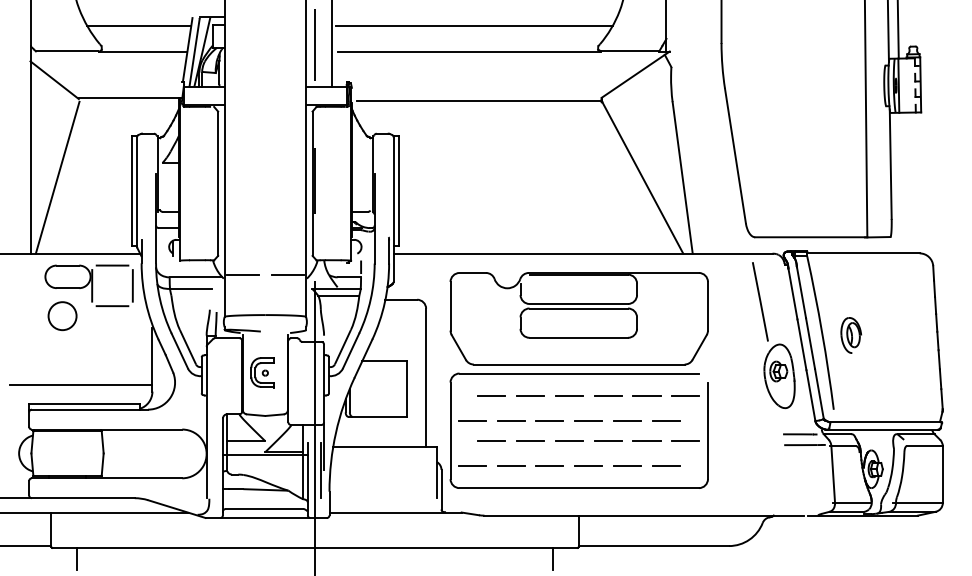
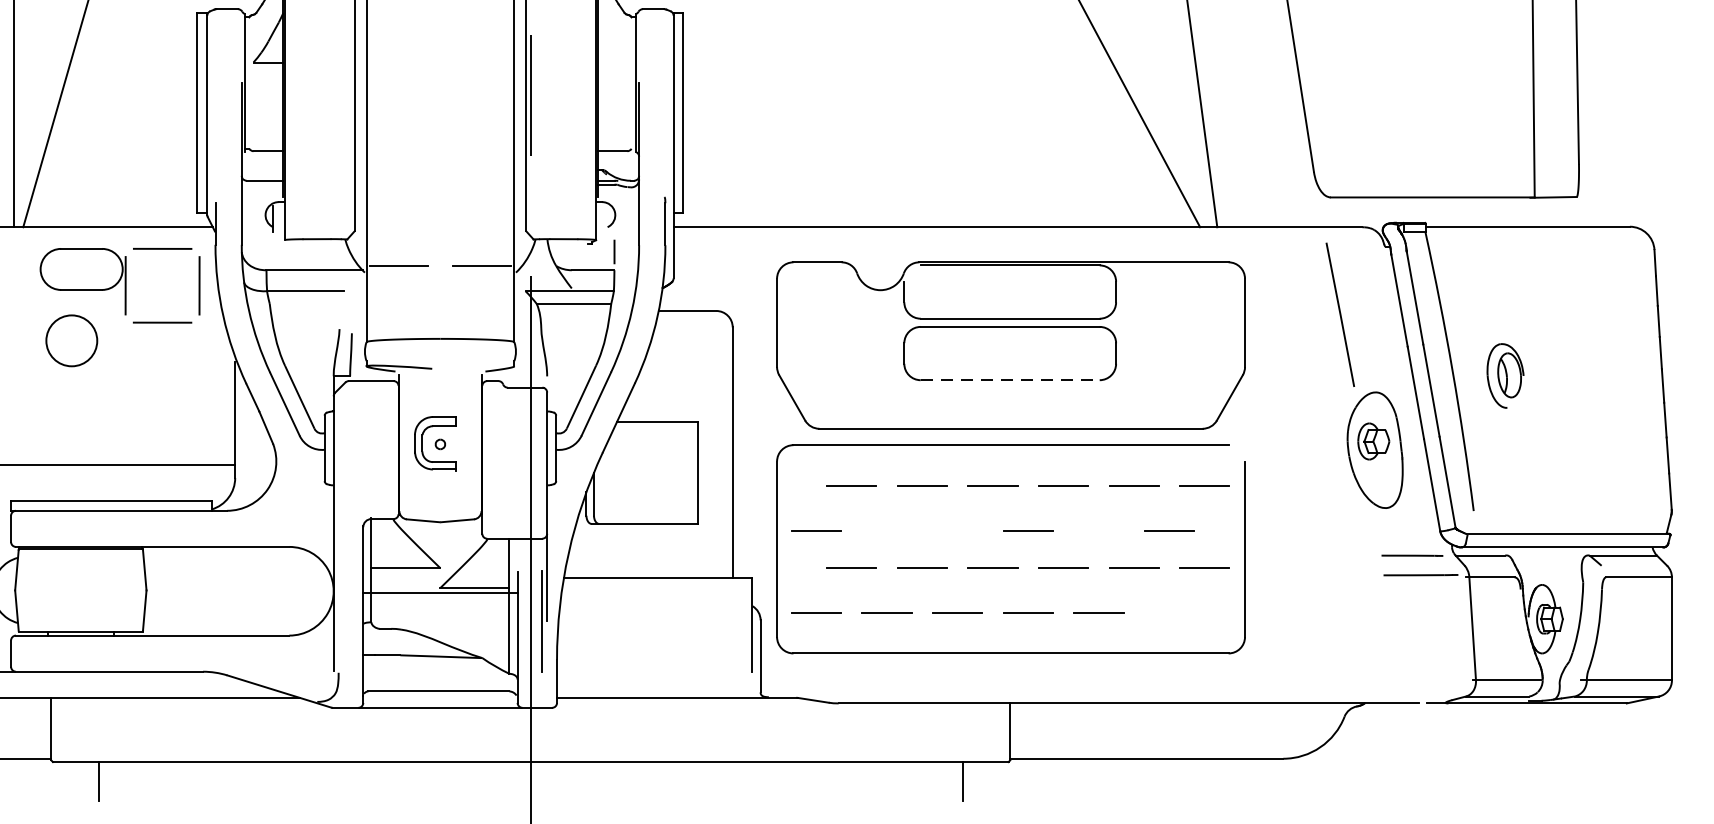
line: (579, 337) -> (1011, 379), solid -> dashed
line: (510, 420) -> (886, 530), removed
line: (549, 420) -> (956, 530), removed
line: (627, 420) -> (1098, 530), removed
line: (665, 465) -> (1167, 612), removed

